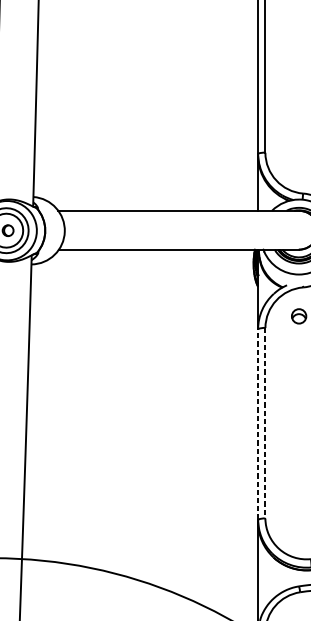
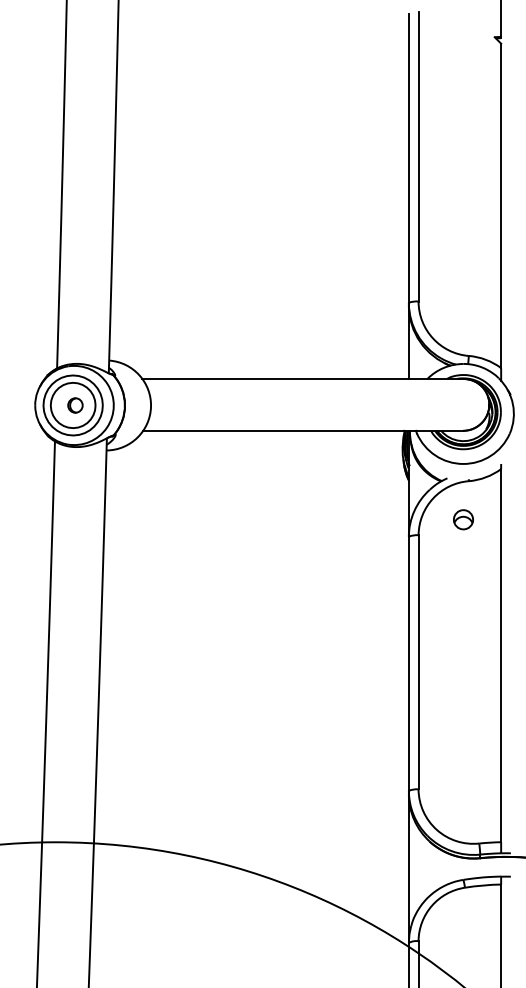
line: (265, 423) -> (418, 662), dashed -> solid
line: (257, 424) -> (408, 663), dashed -> solid

